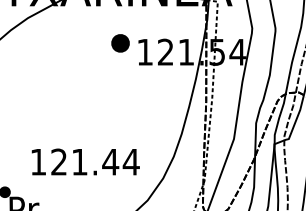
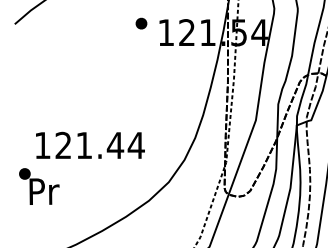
part: (120, 43) -> (141, 23), size x0.62
text: (85, 161) -> (90, 144), moved

